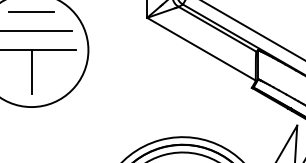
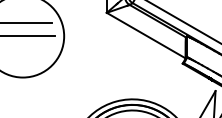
line: (30, 11) -> (22, 8), removed
line: (30, 72) -> (22, 52), removed

